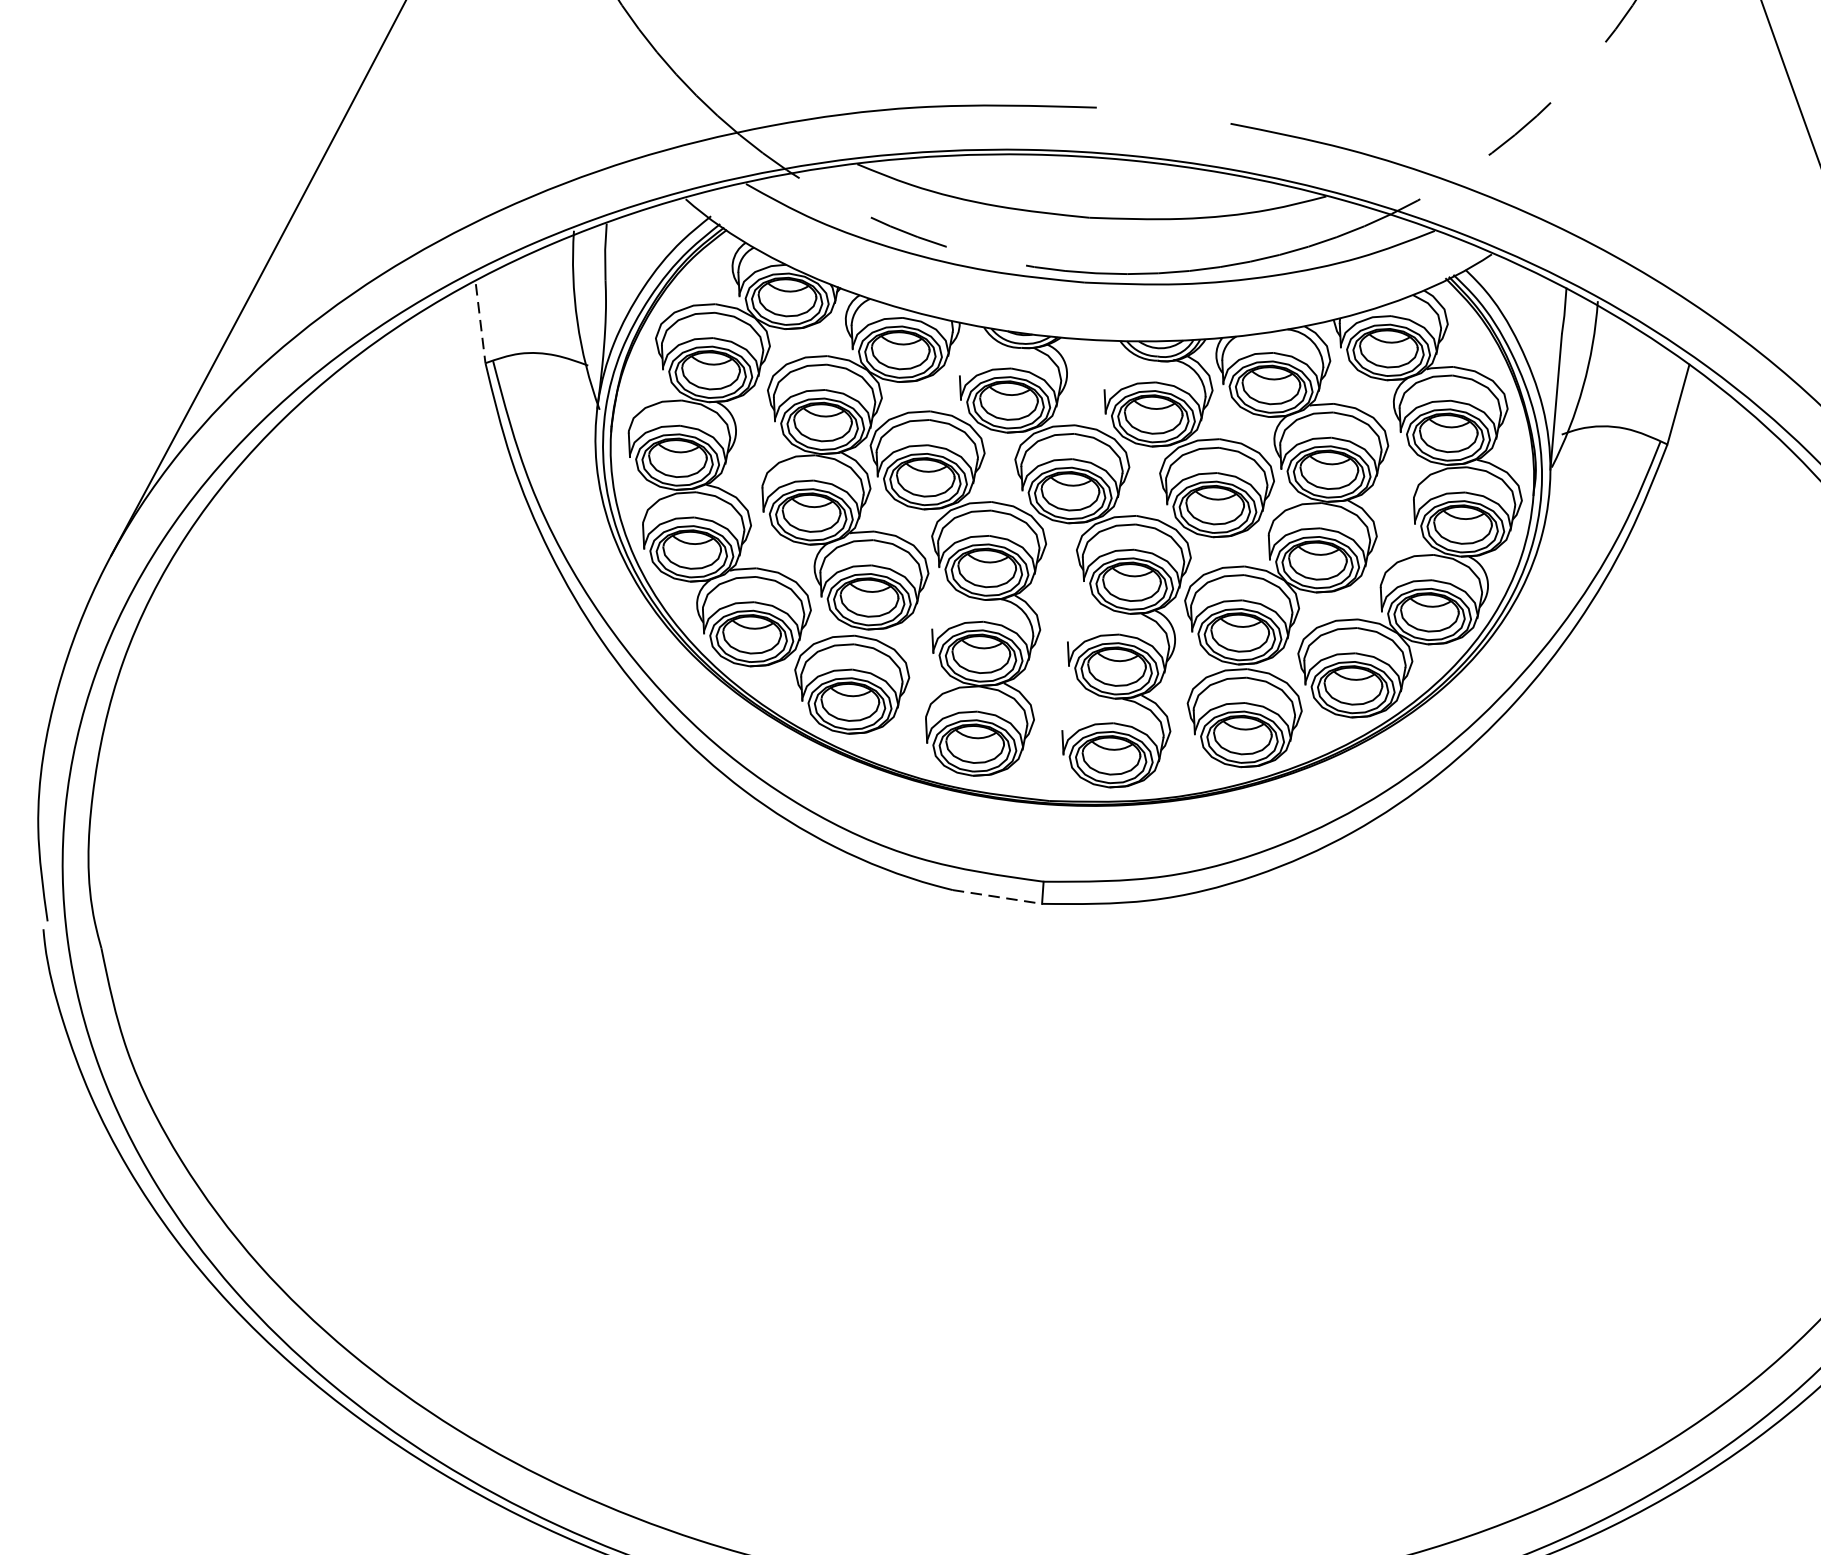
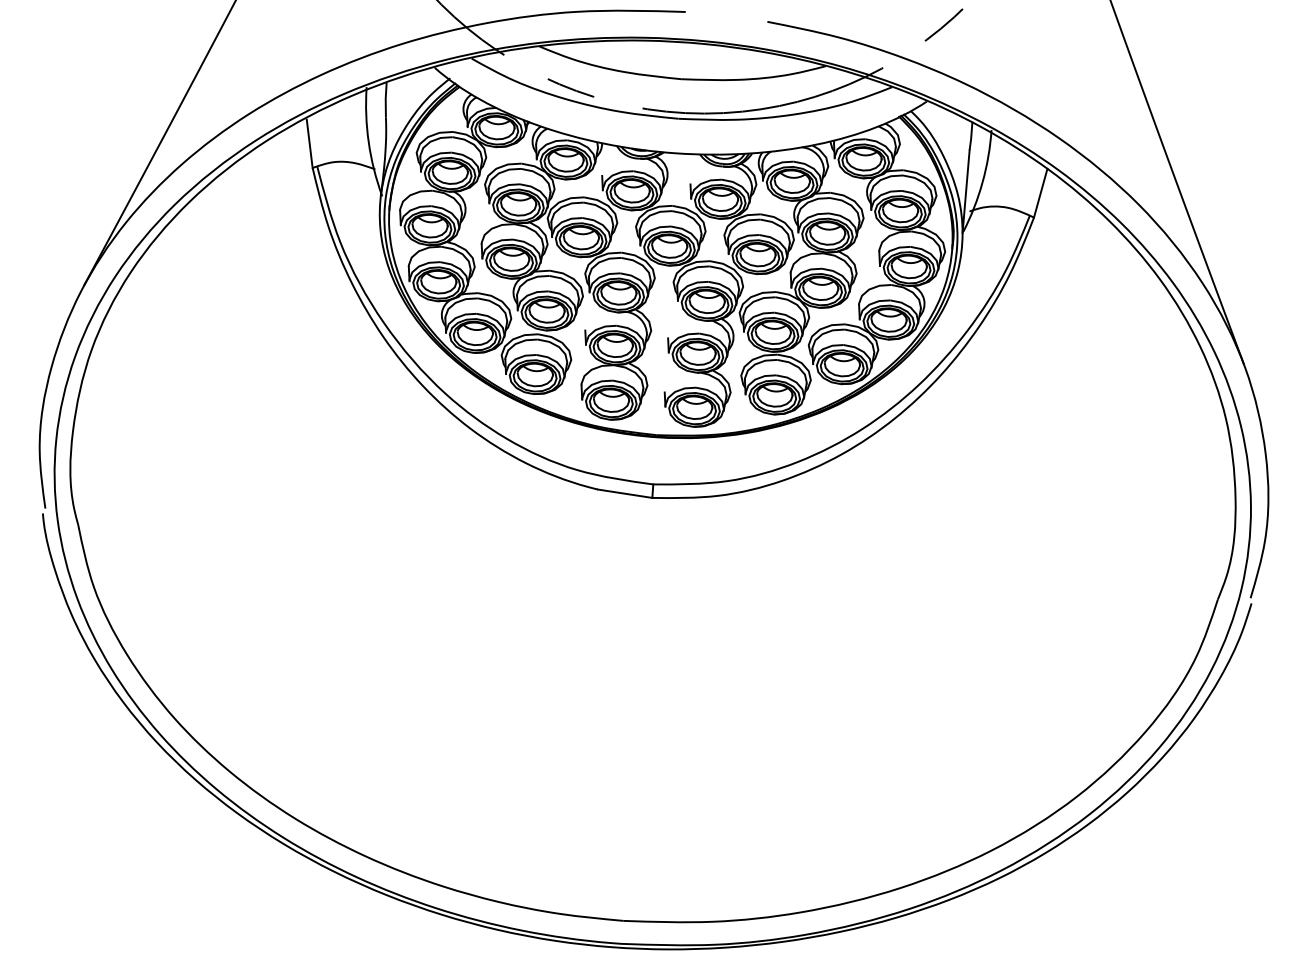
line: (480, 324) -> (309, 144), dashed -> solid
line: (998, 896) -> (625, 493), dashed -> solid

